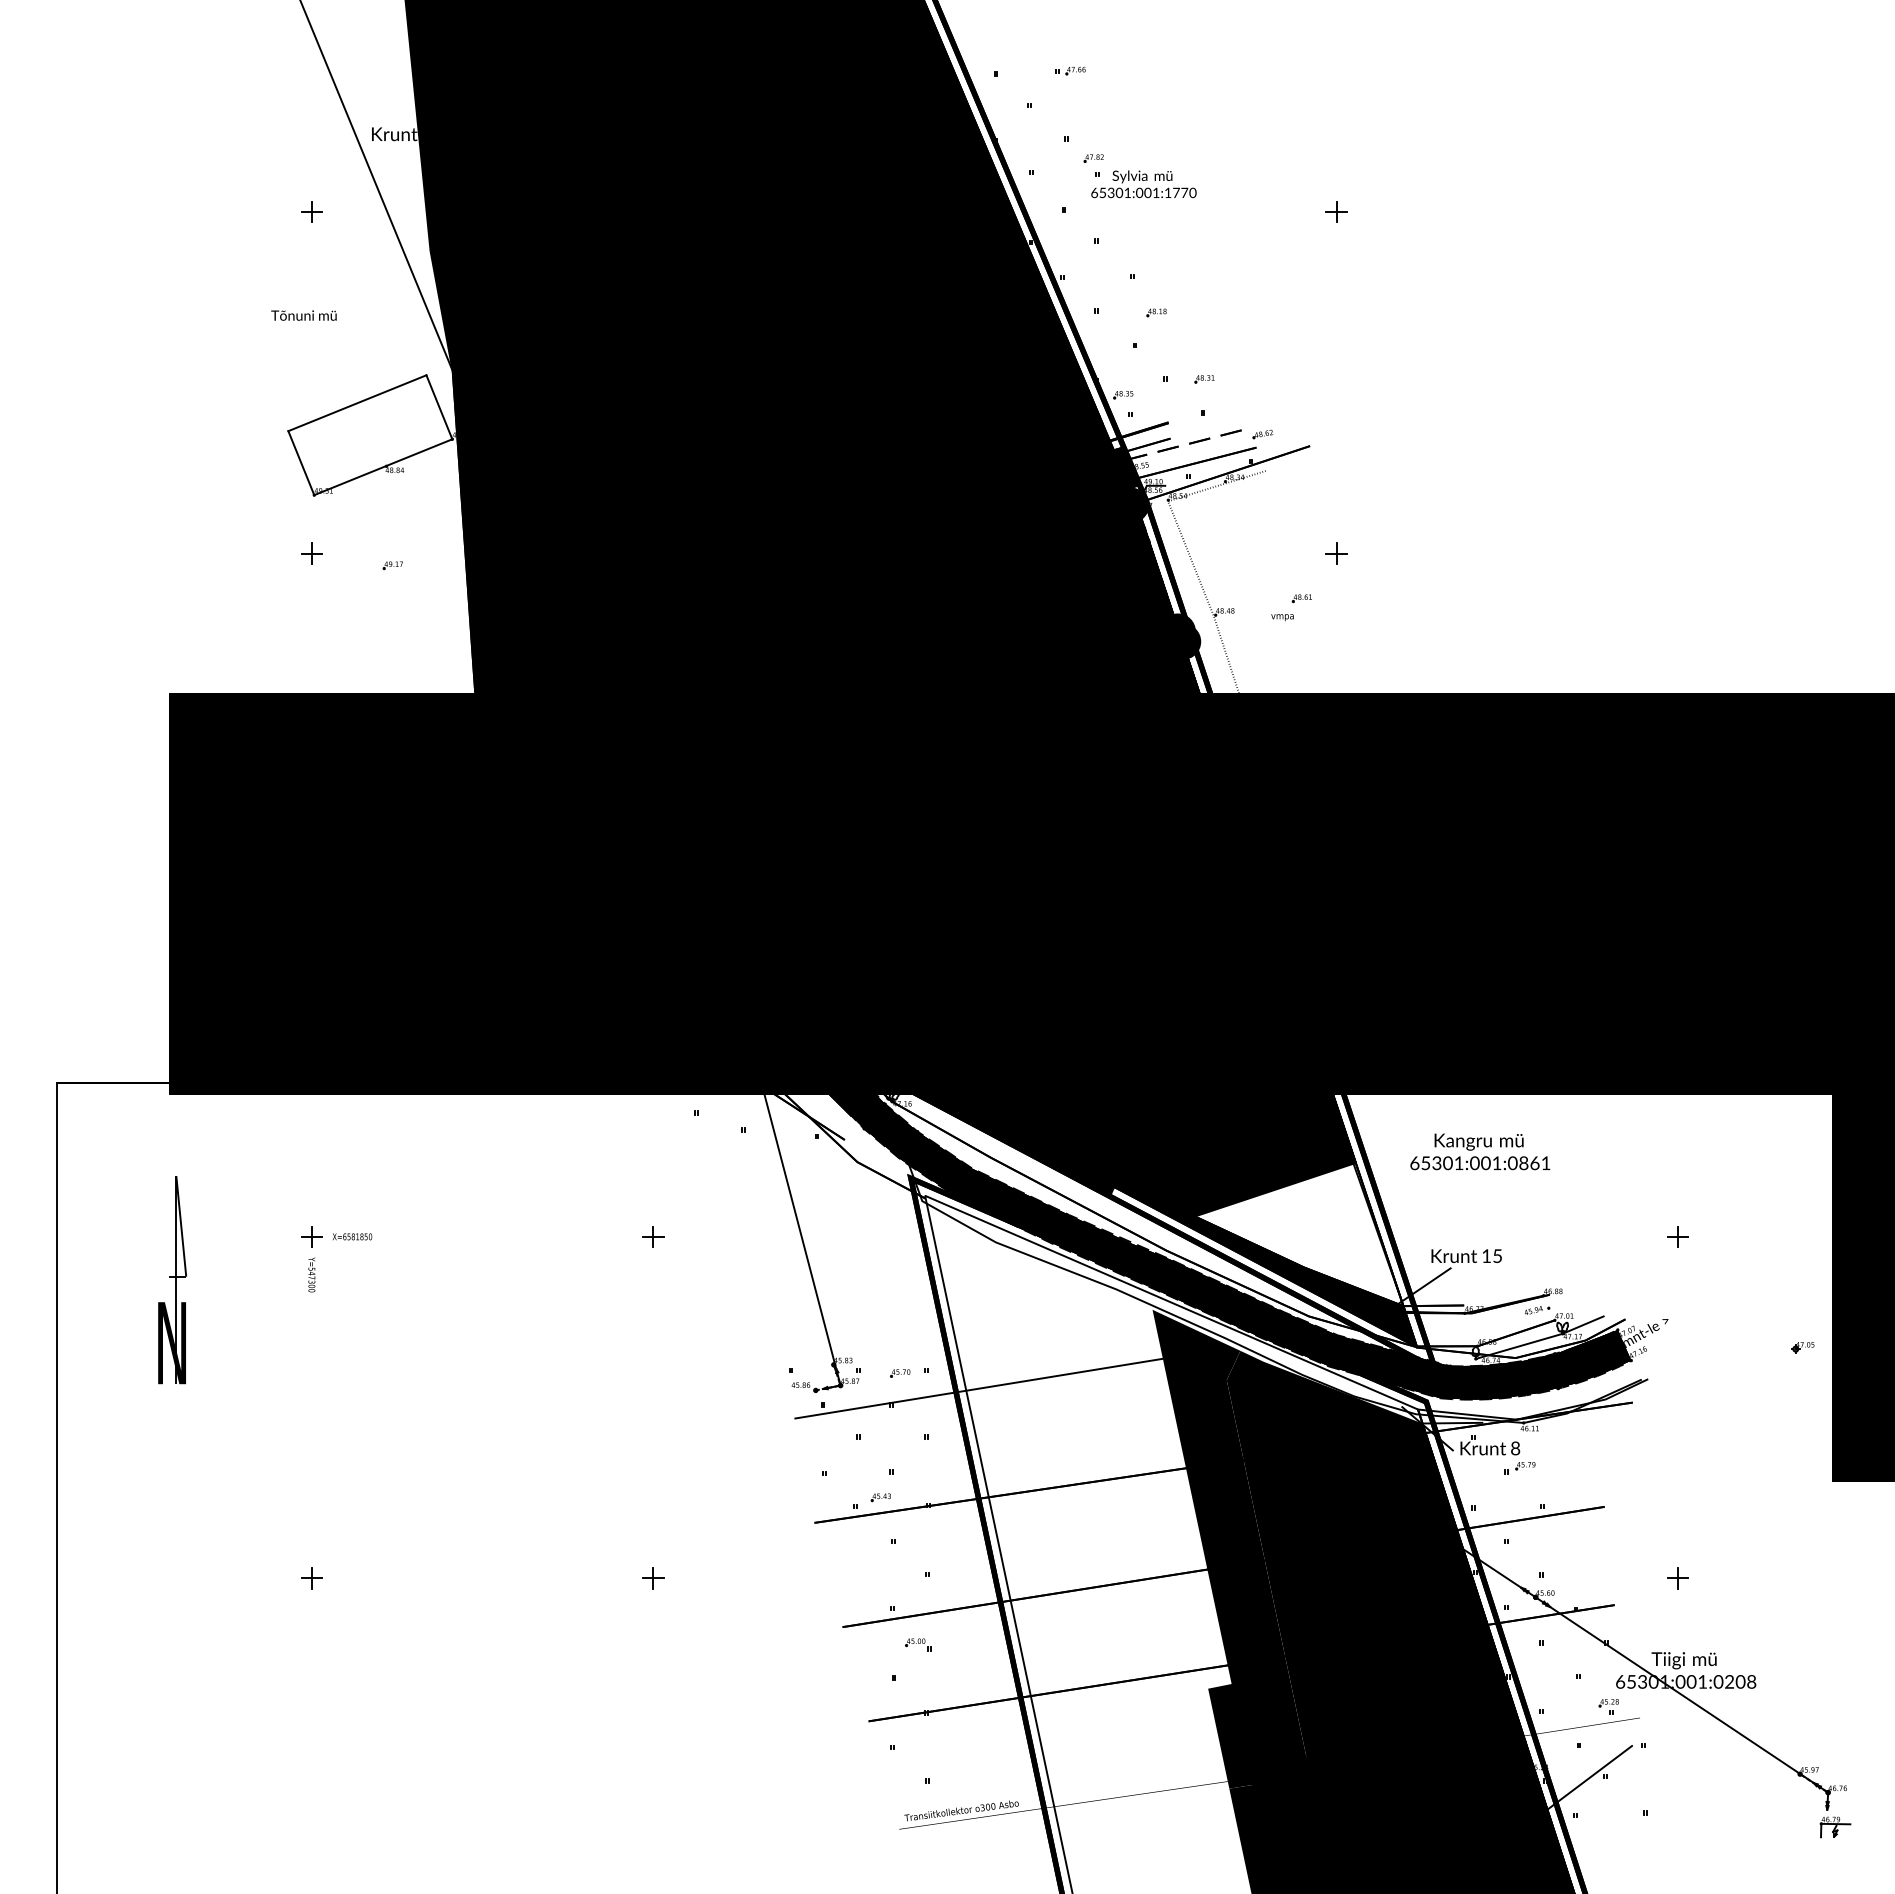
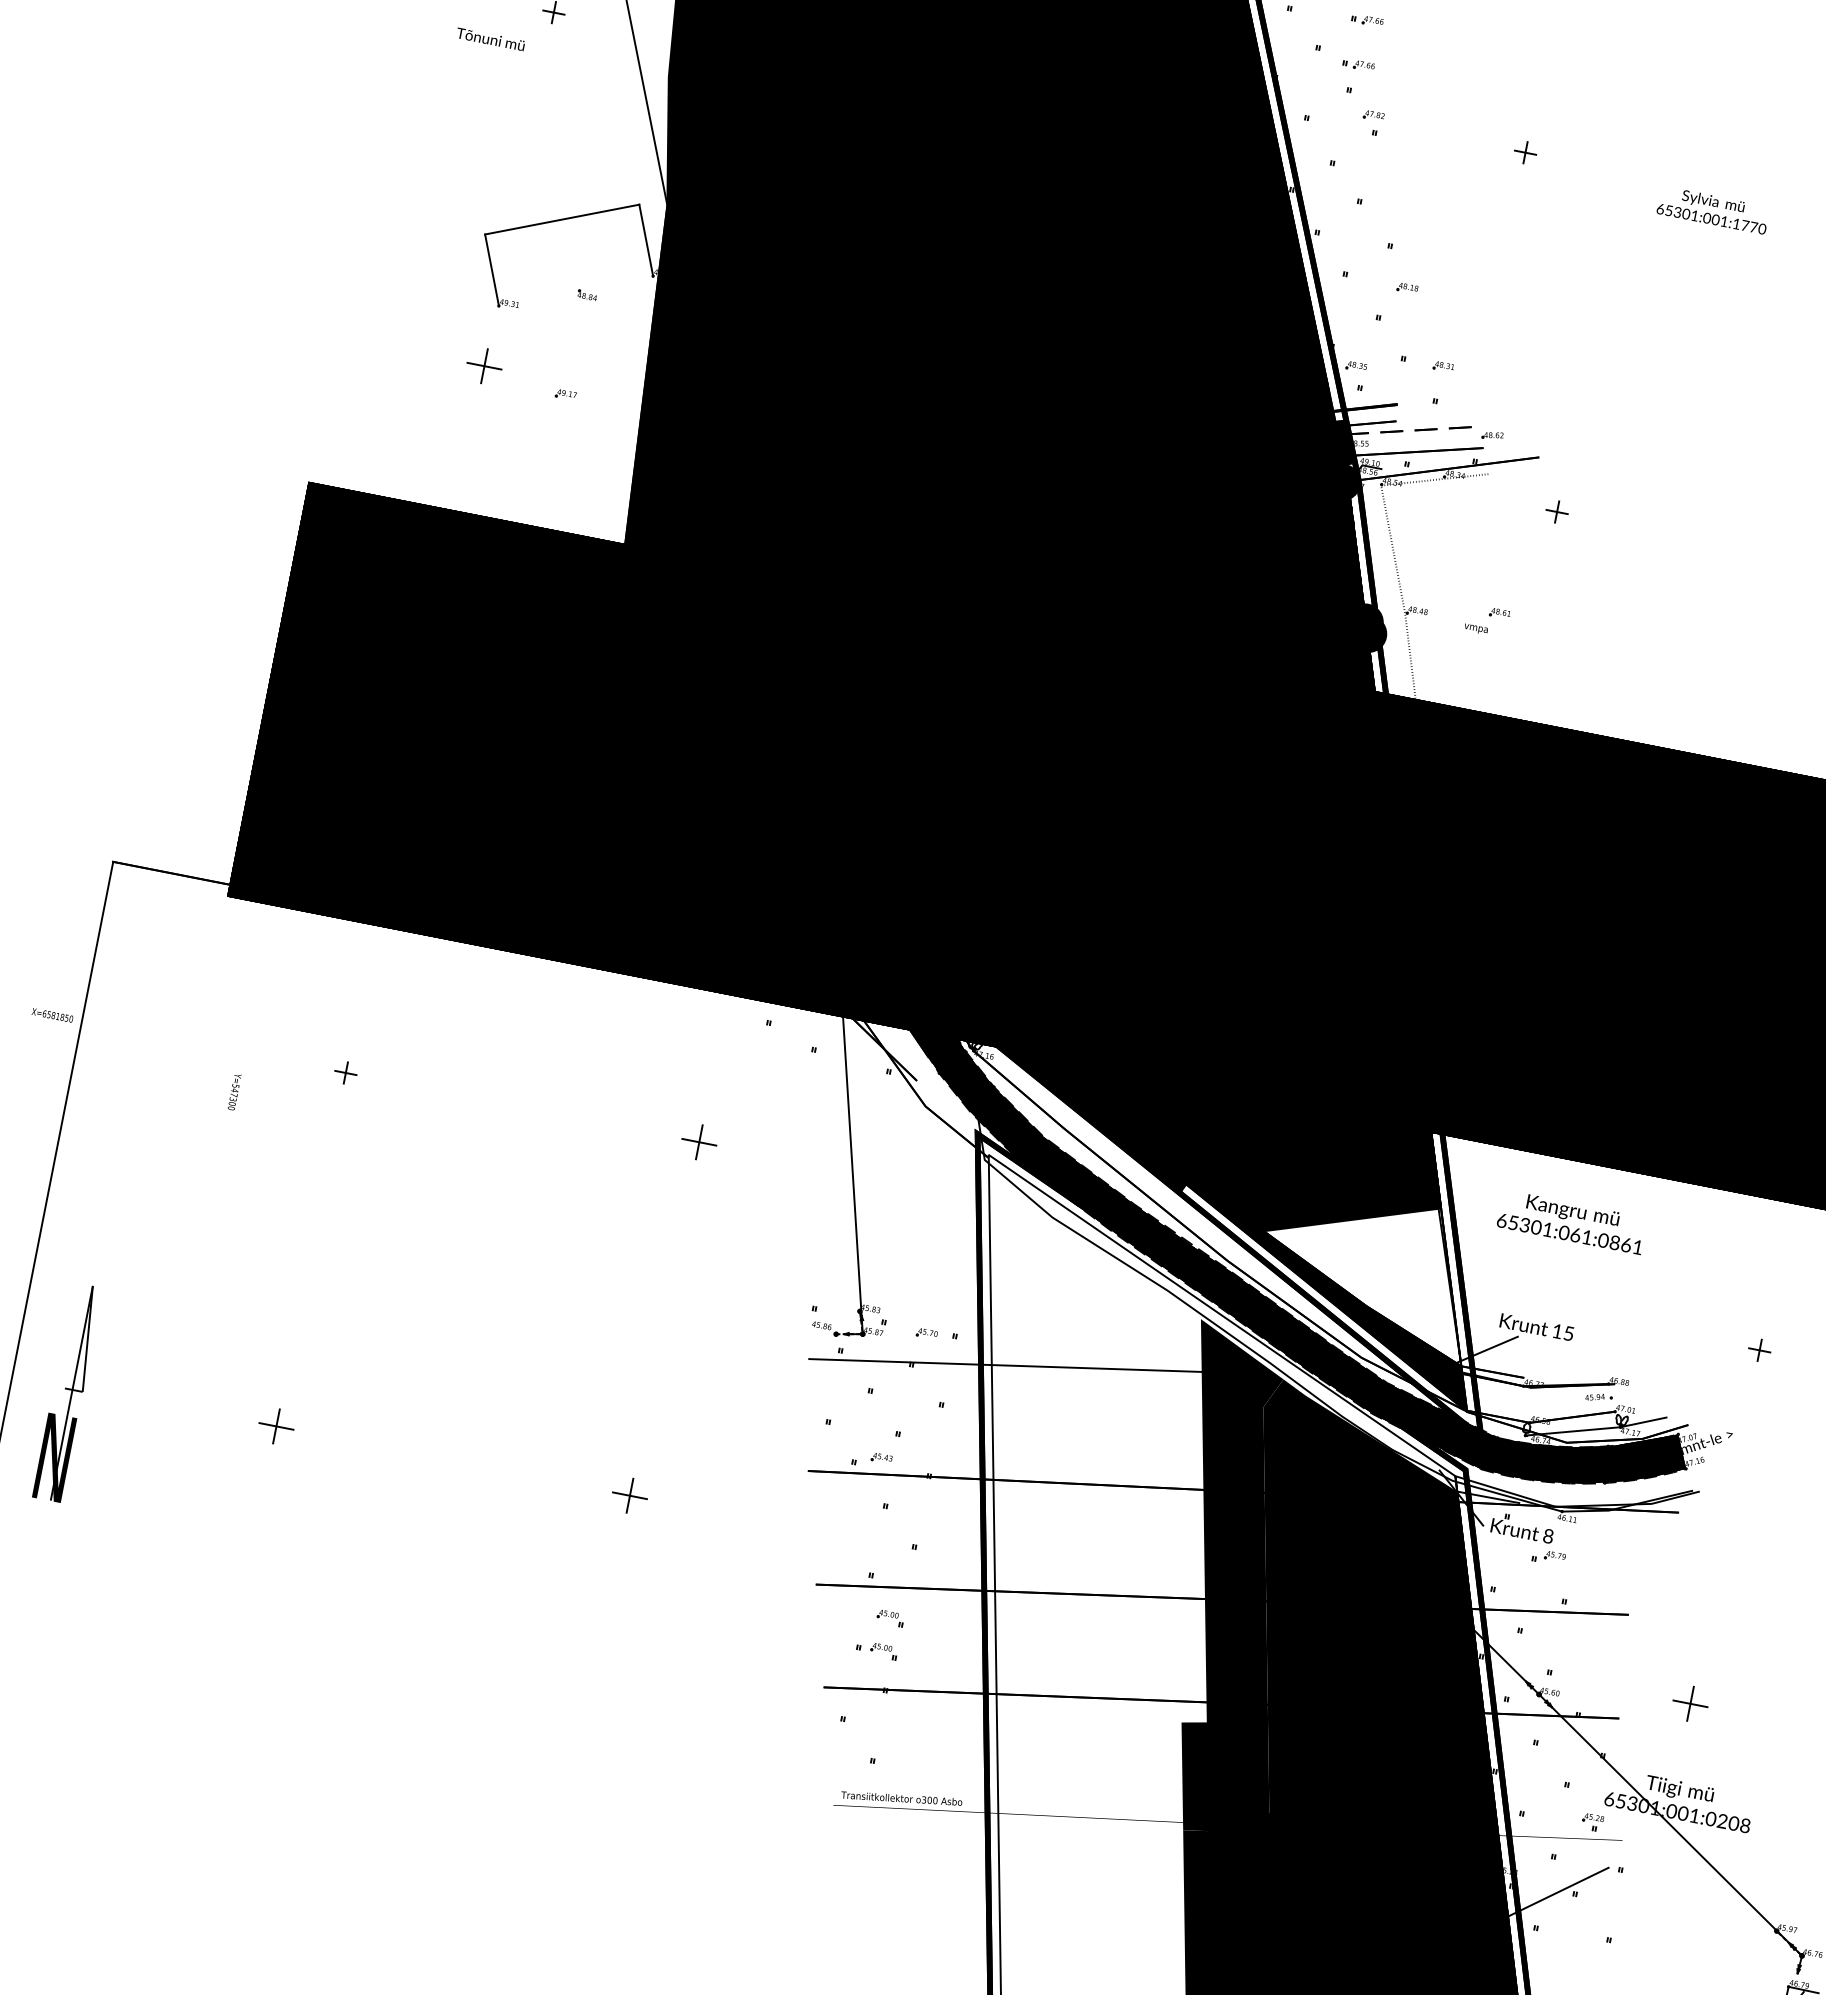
part: (1070, 113) -> (1358, 64), added
text: (1143, 184) -> (1712, 210), moved
part: (1336, 211) -> (1525, 152), moved
text: (303, 315) -> (490, 39), moved
line: (383, 467) -> (576, 291), removed
part: (311, 553) -> (484, 365), size x1.6
part: (1336, 553) -> (1557, 511), moved
text: (1485, 1162) -> (1575, 1234), 65301:001:0861 -> 65301:061:0861
text: (352, 1236) -> (52, 1015), moved
part: (653, 1236) -> (699, 1141), size x1.6
text: (311, 1274) -> (234, 1091), moved
part: (172, 1280) -> (67, 1393), moved
part: (311, 1578) -> (276, 1426), size x1.6
part: (653, 1578) -> (630, 1495), size x1.6
part: (1677, 1578) -> (1689, 1703), size x1.6
part: (918, 1676) -> (884, 1651), added

